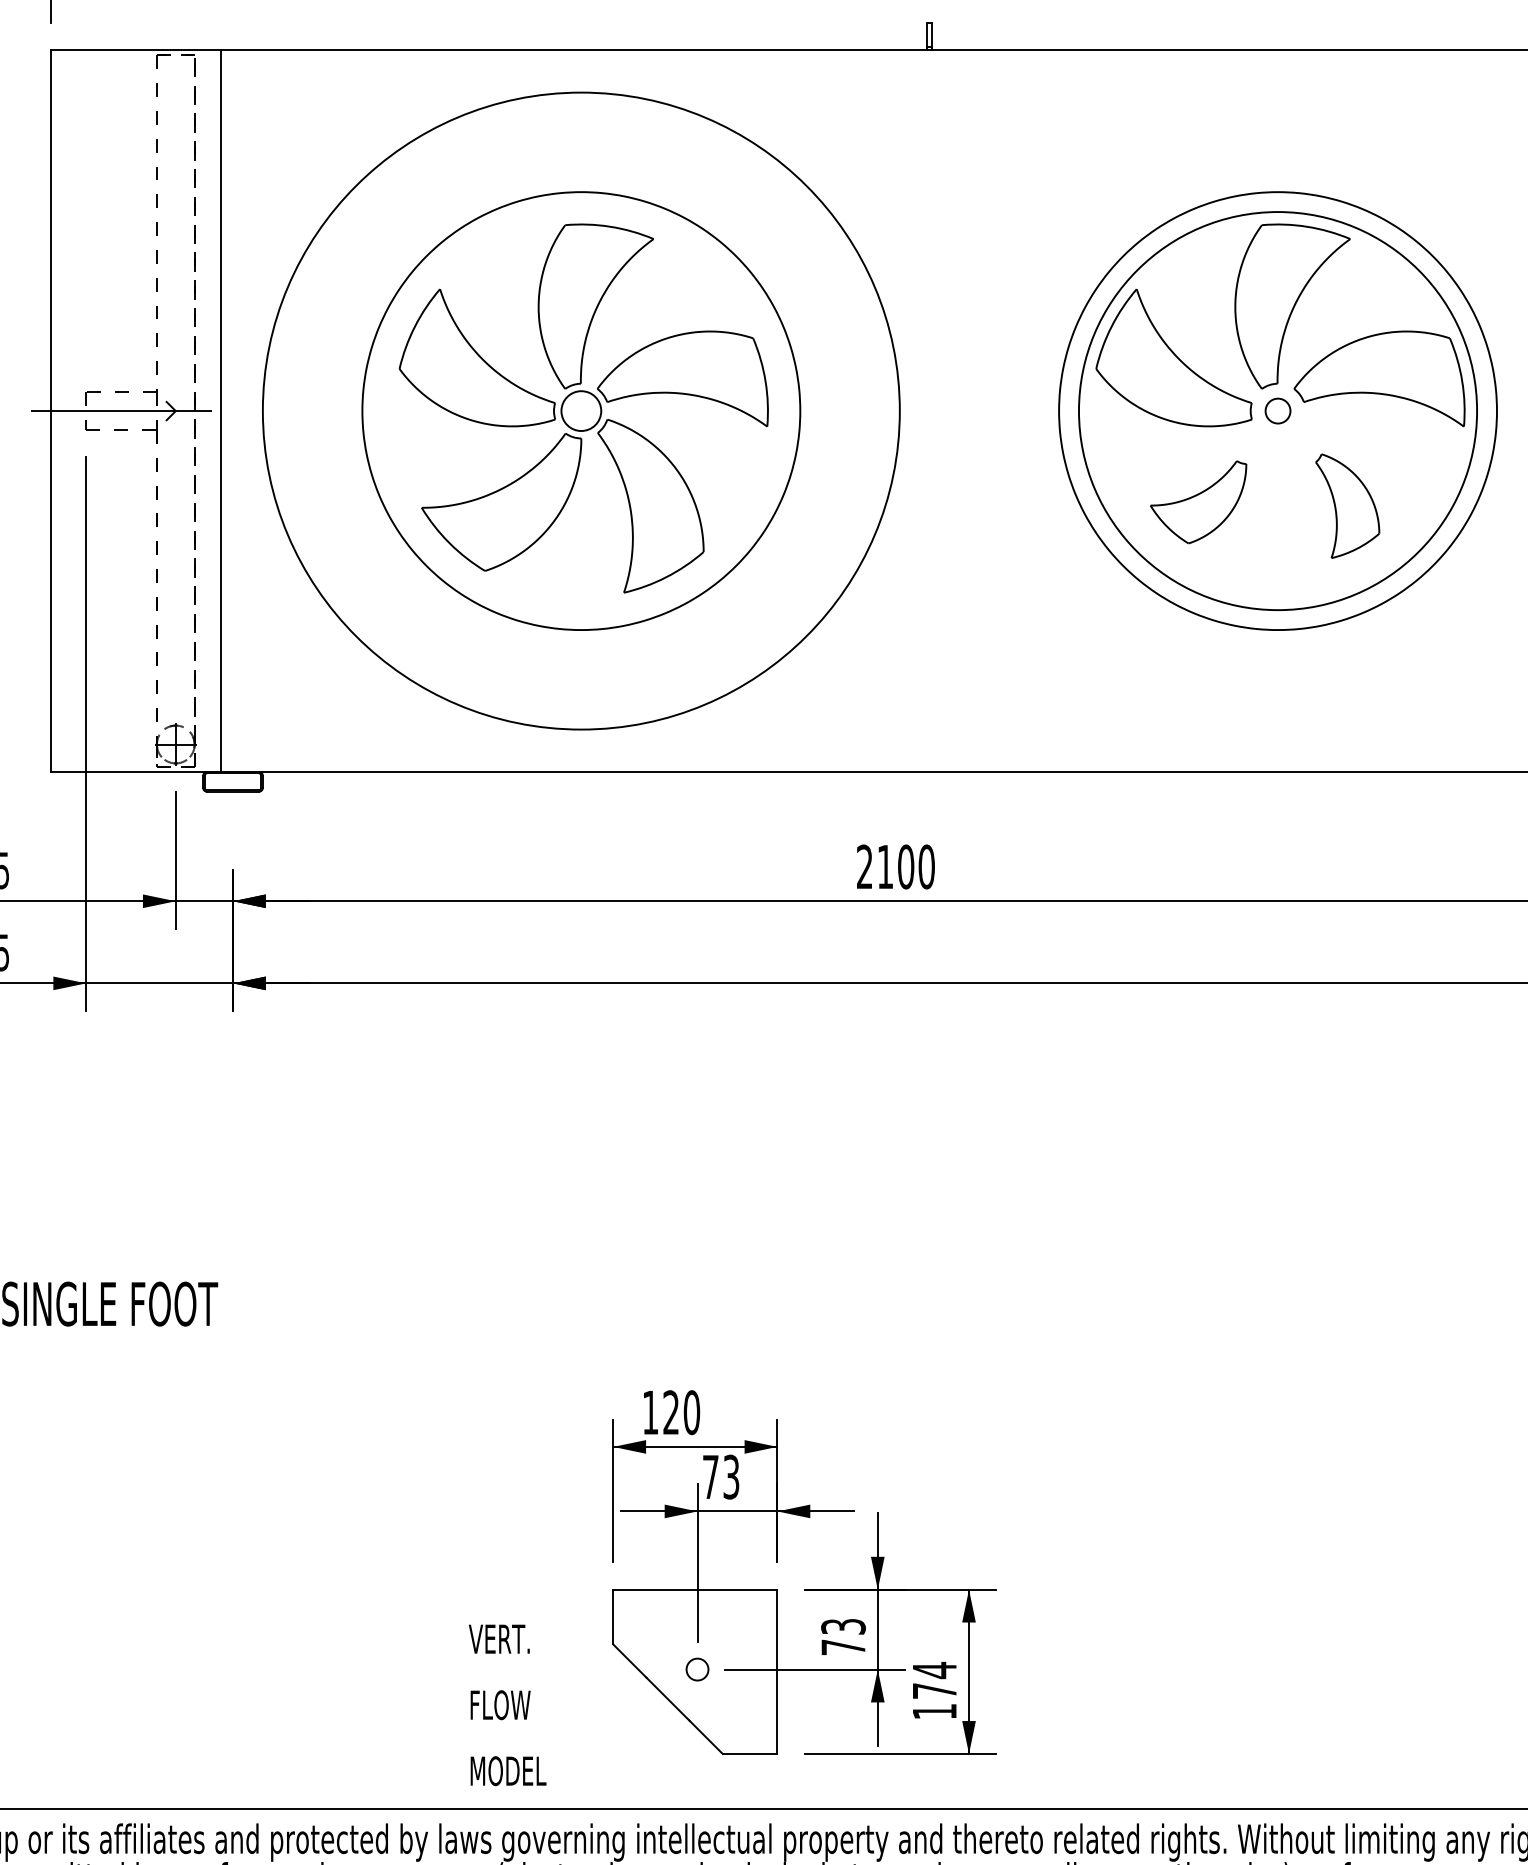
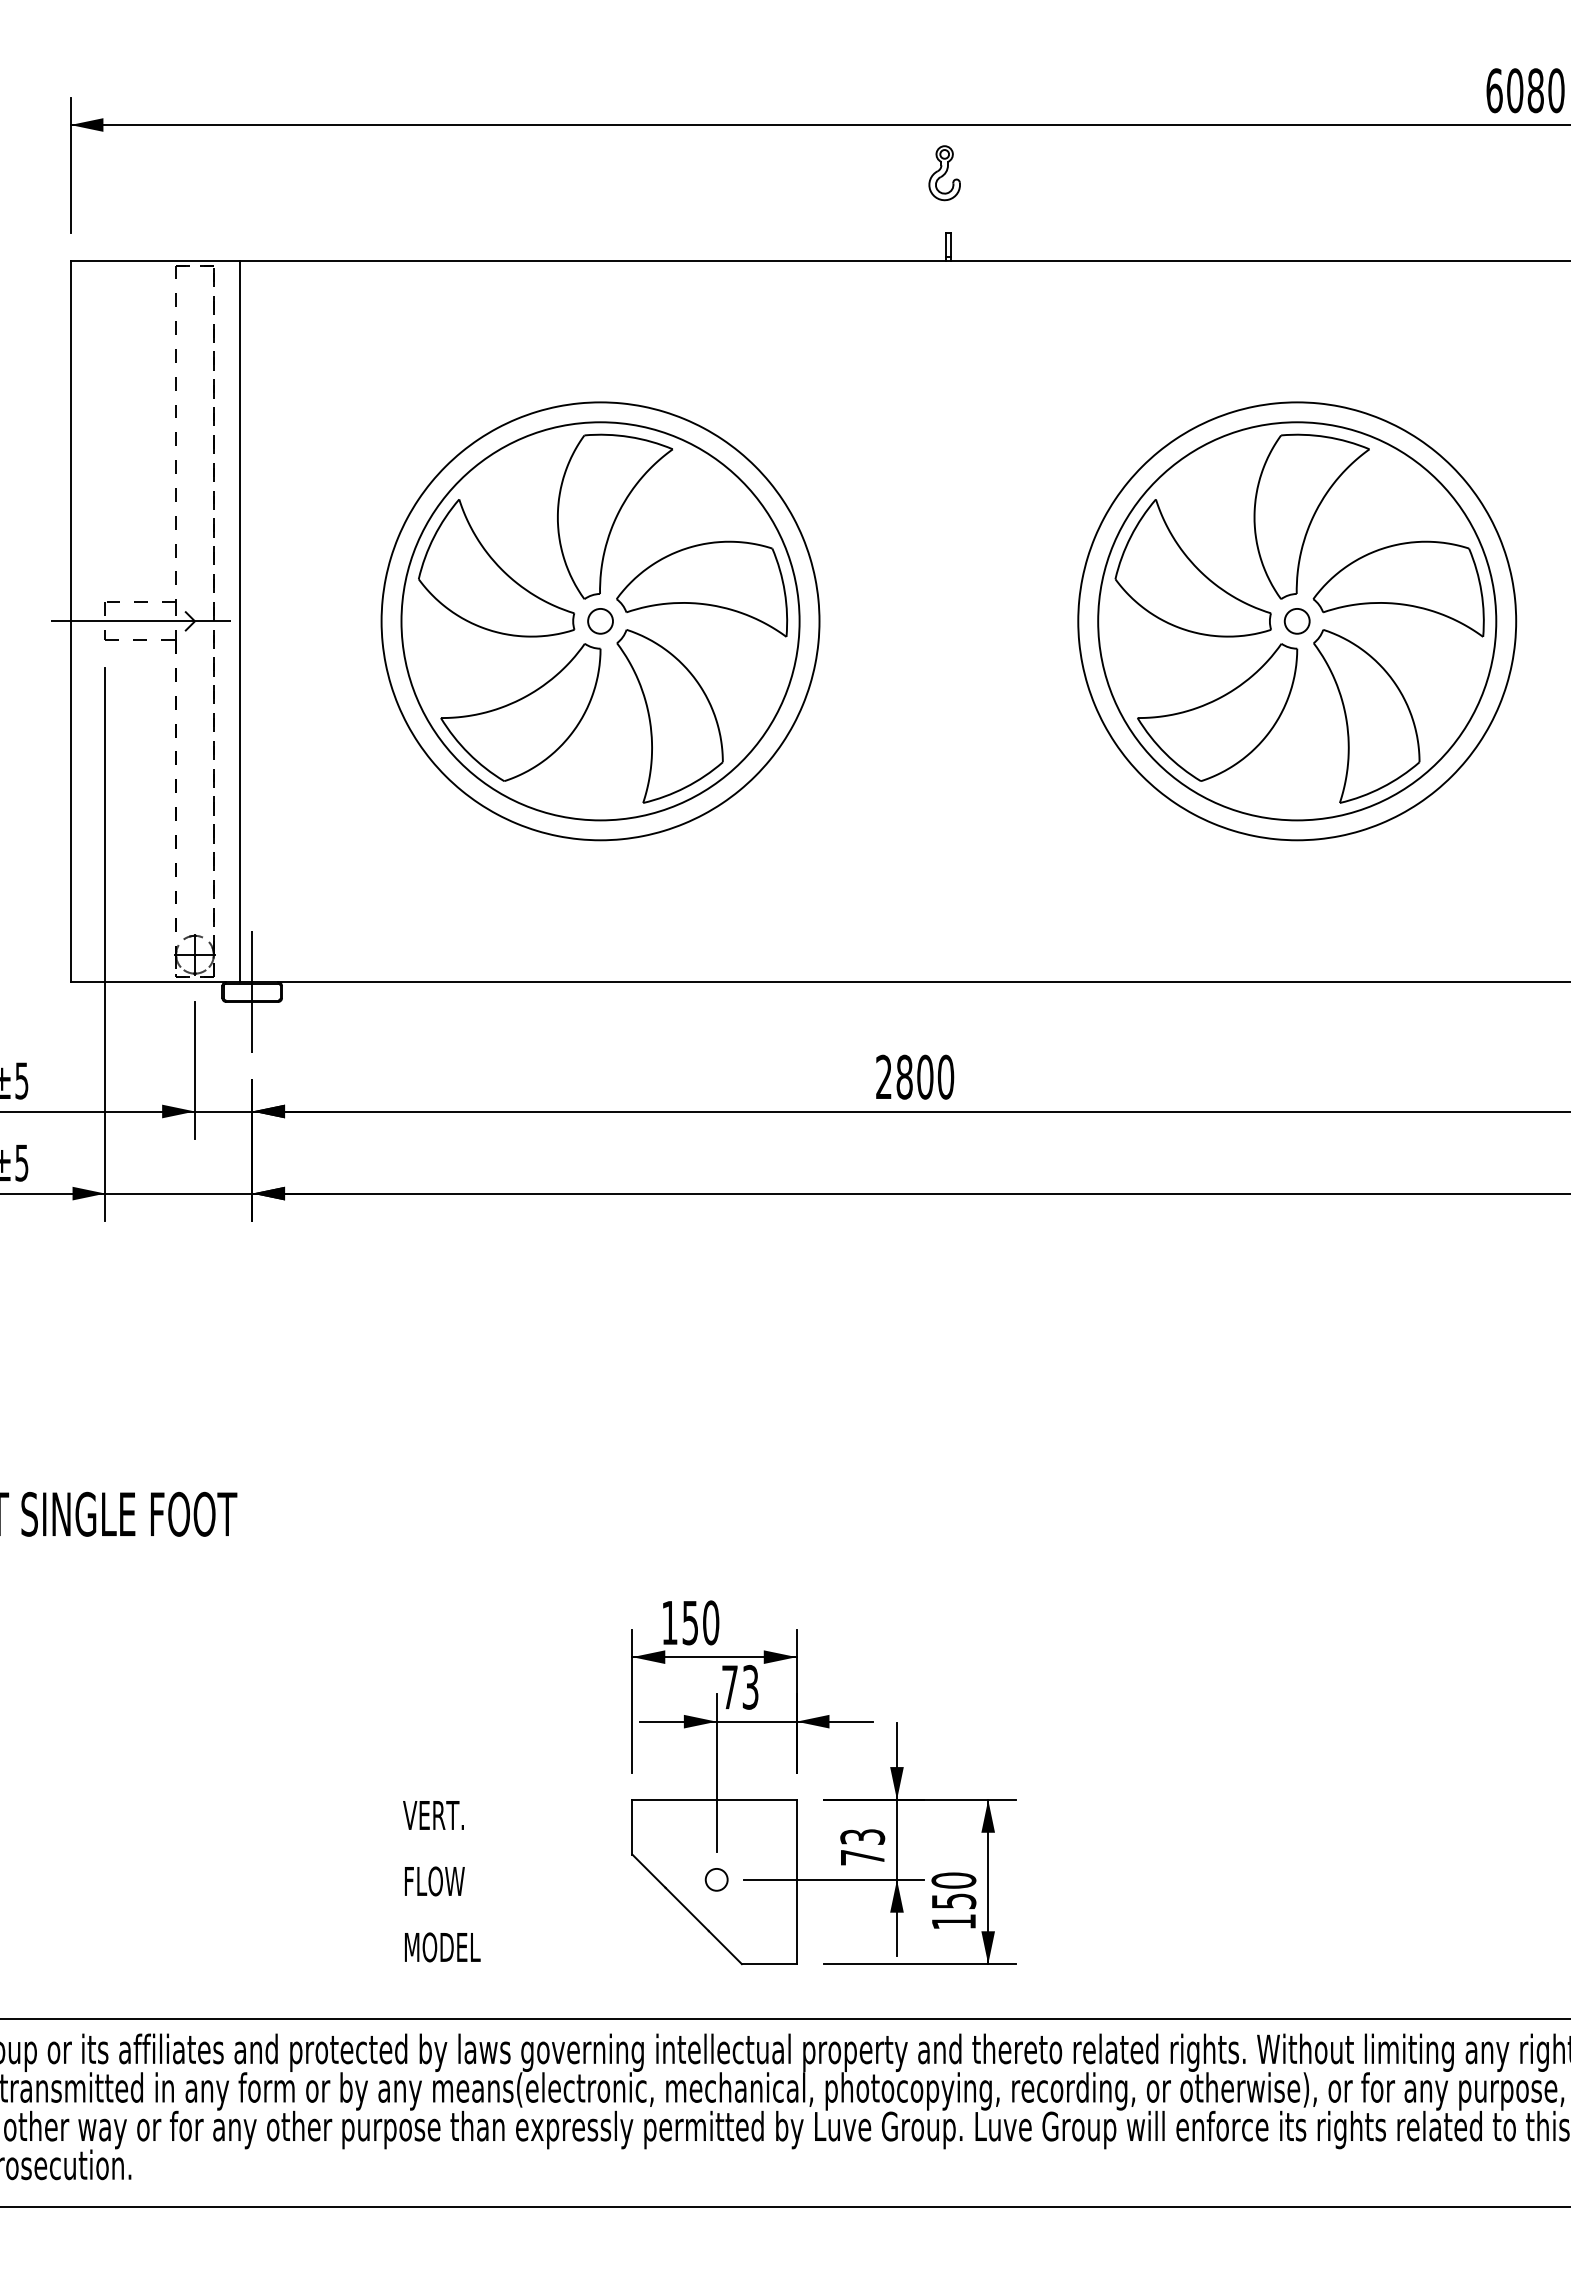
circle: (581, 410) -> (600, 620), size x0.62
circle: (581, 411) -> (600, 621), size x0.62
part: (1198, 502) -> (1217, 712), size x1.67
part: (1347, 506) -> (1366, 716), size x1.67
line: (233, 781) -> (252, 991), added
text: (885, 866) -> (904, 1076), 2100 -> 2800
text: (670, 1412) -> (689, 1622), 120 -> 150
text: (934, 1680) -> (953, 1890), 174 -> 150
text: (507, 1705) -> (441, 1881), moved

